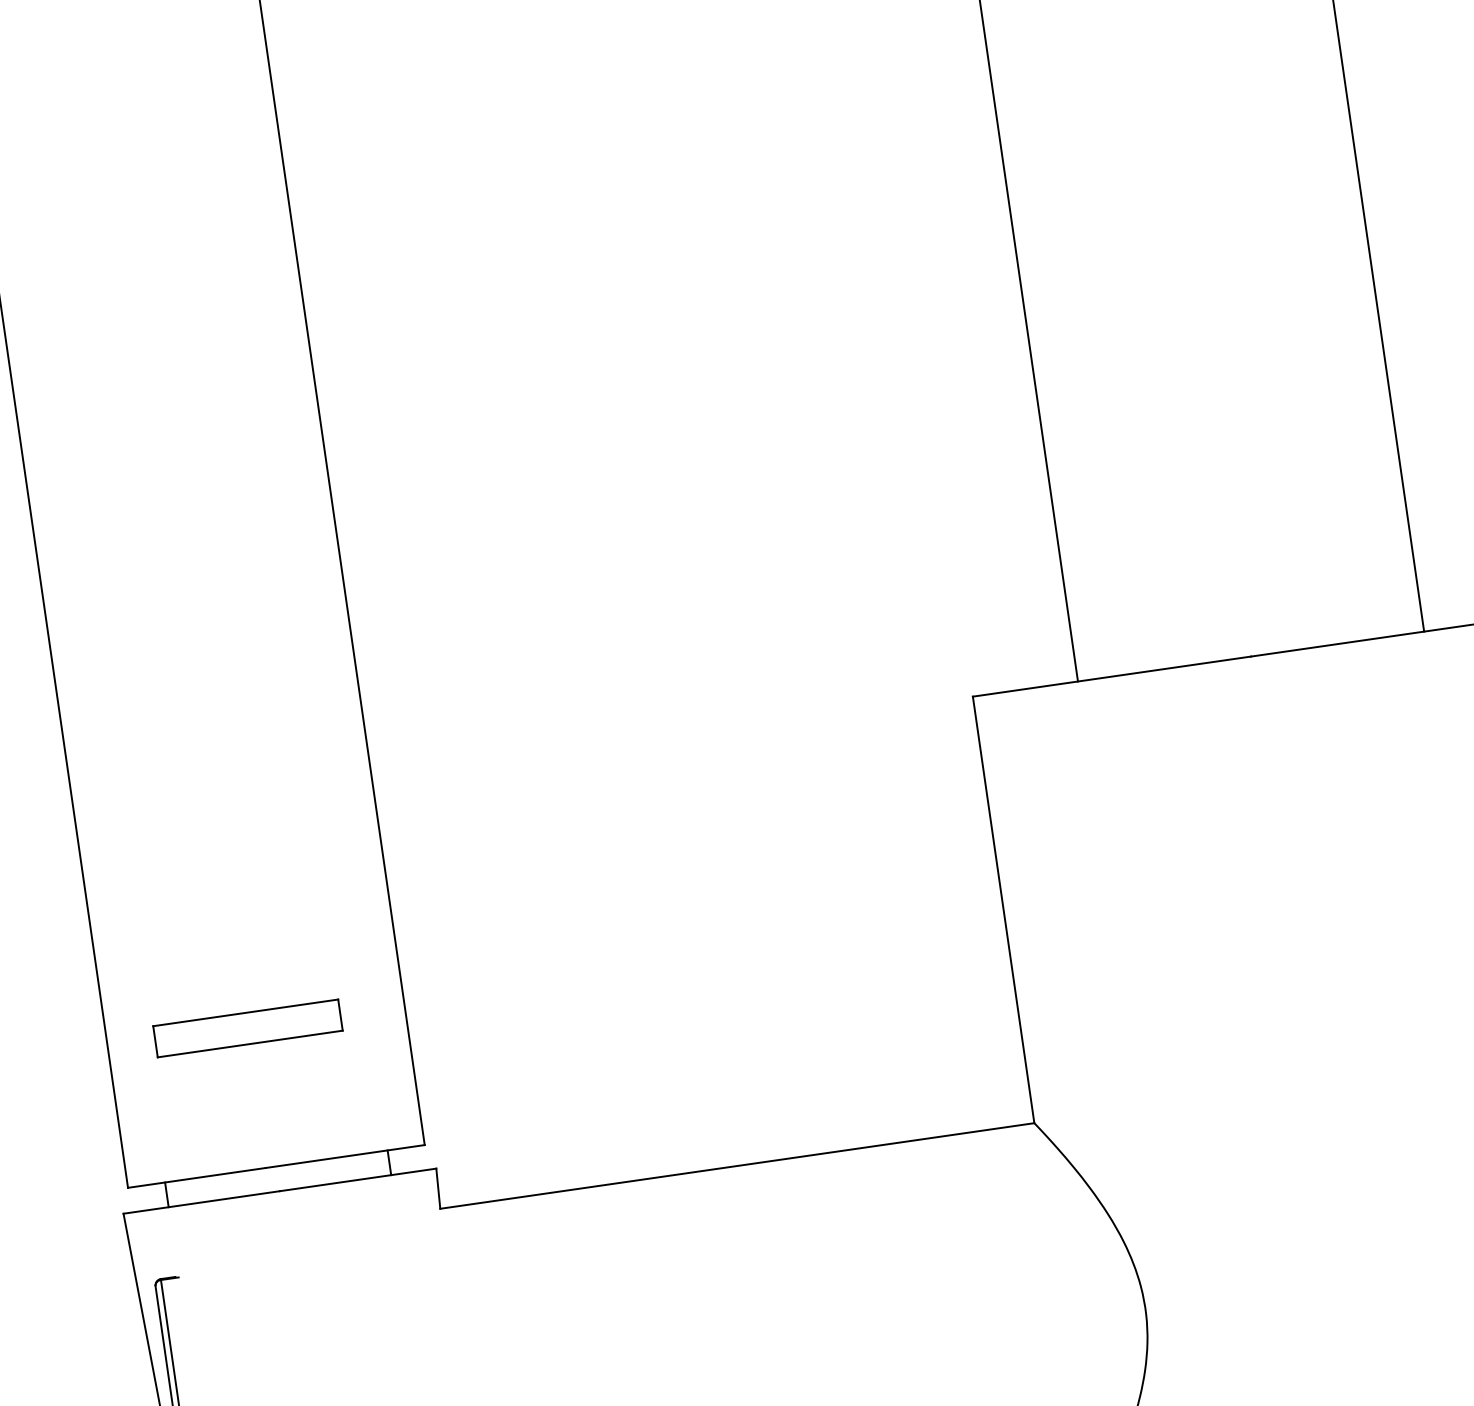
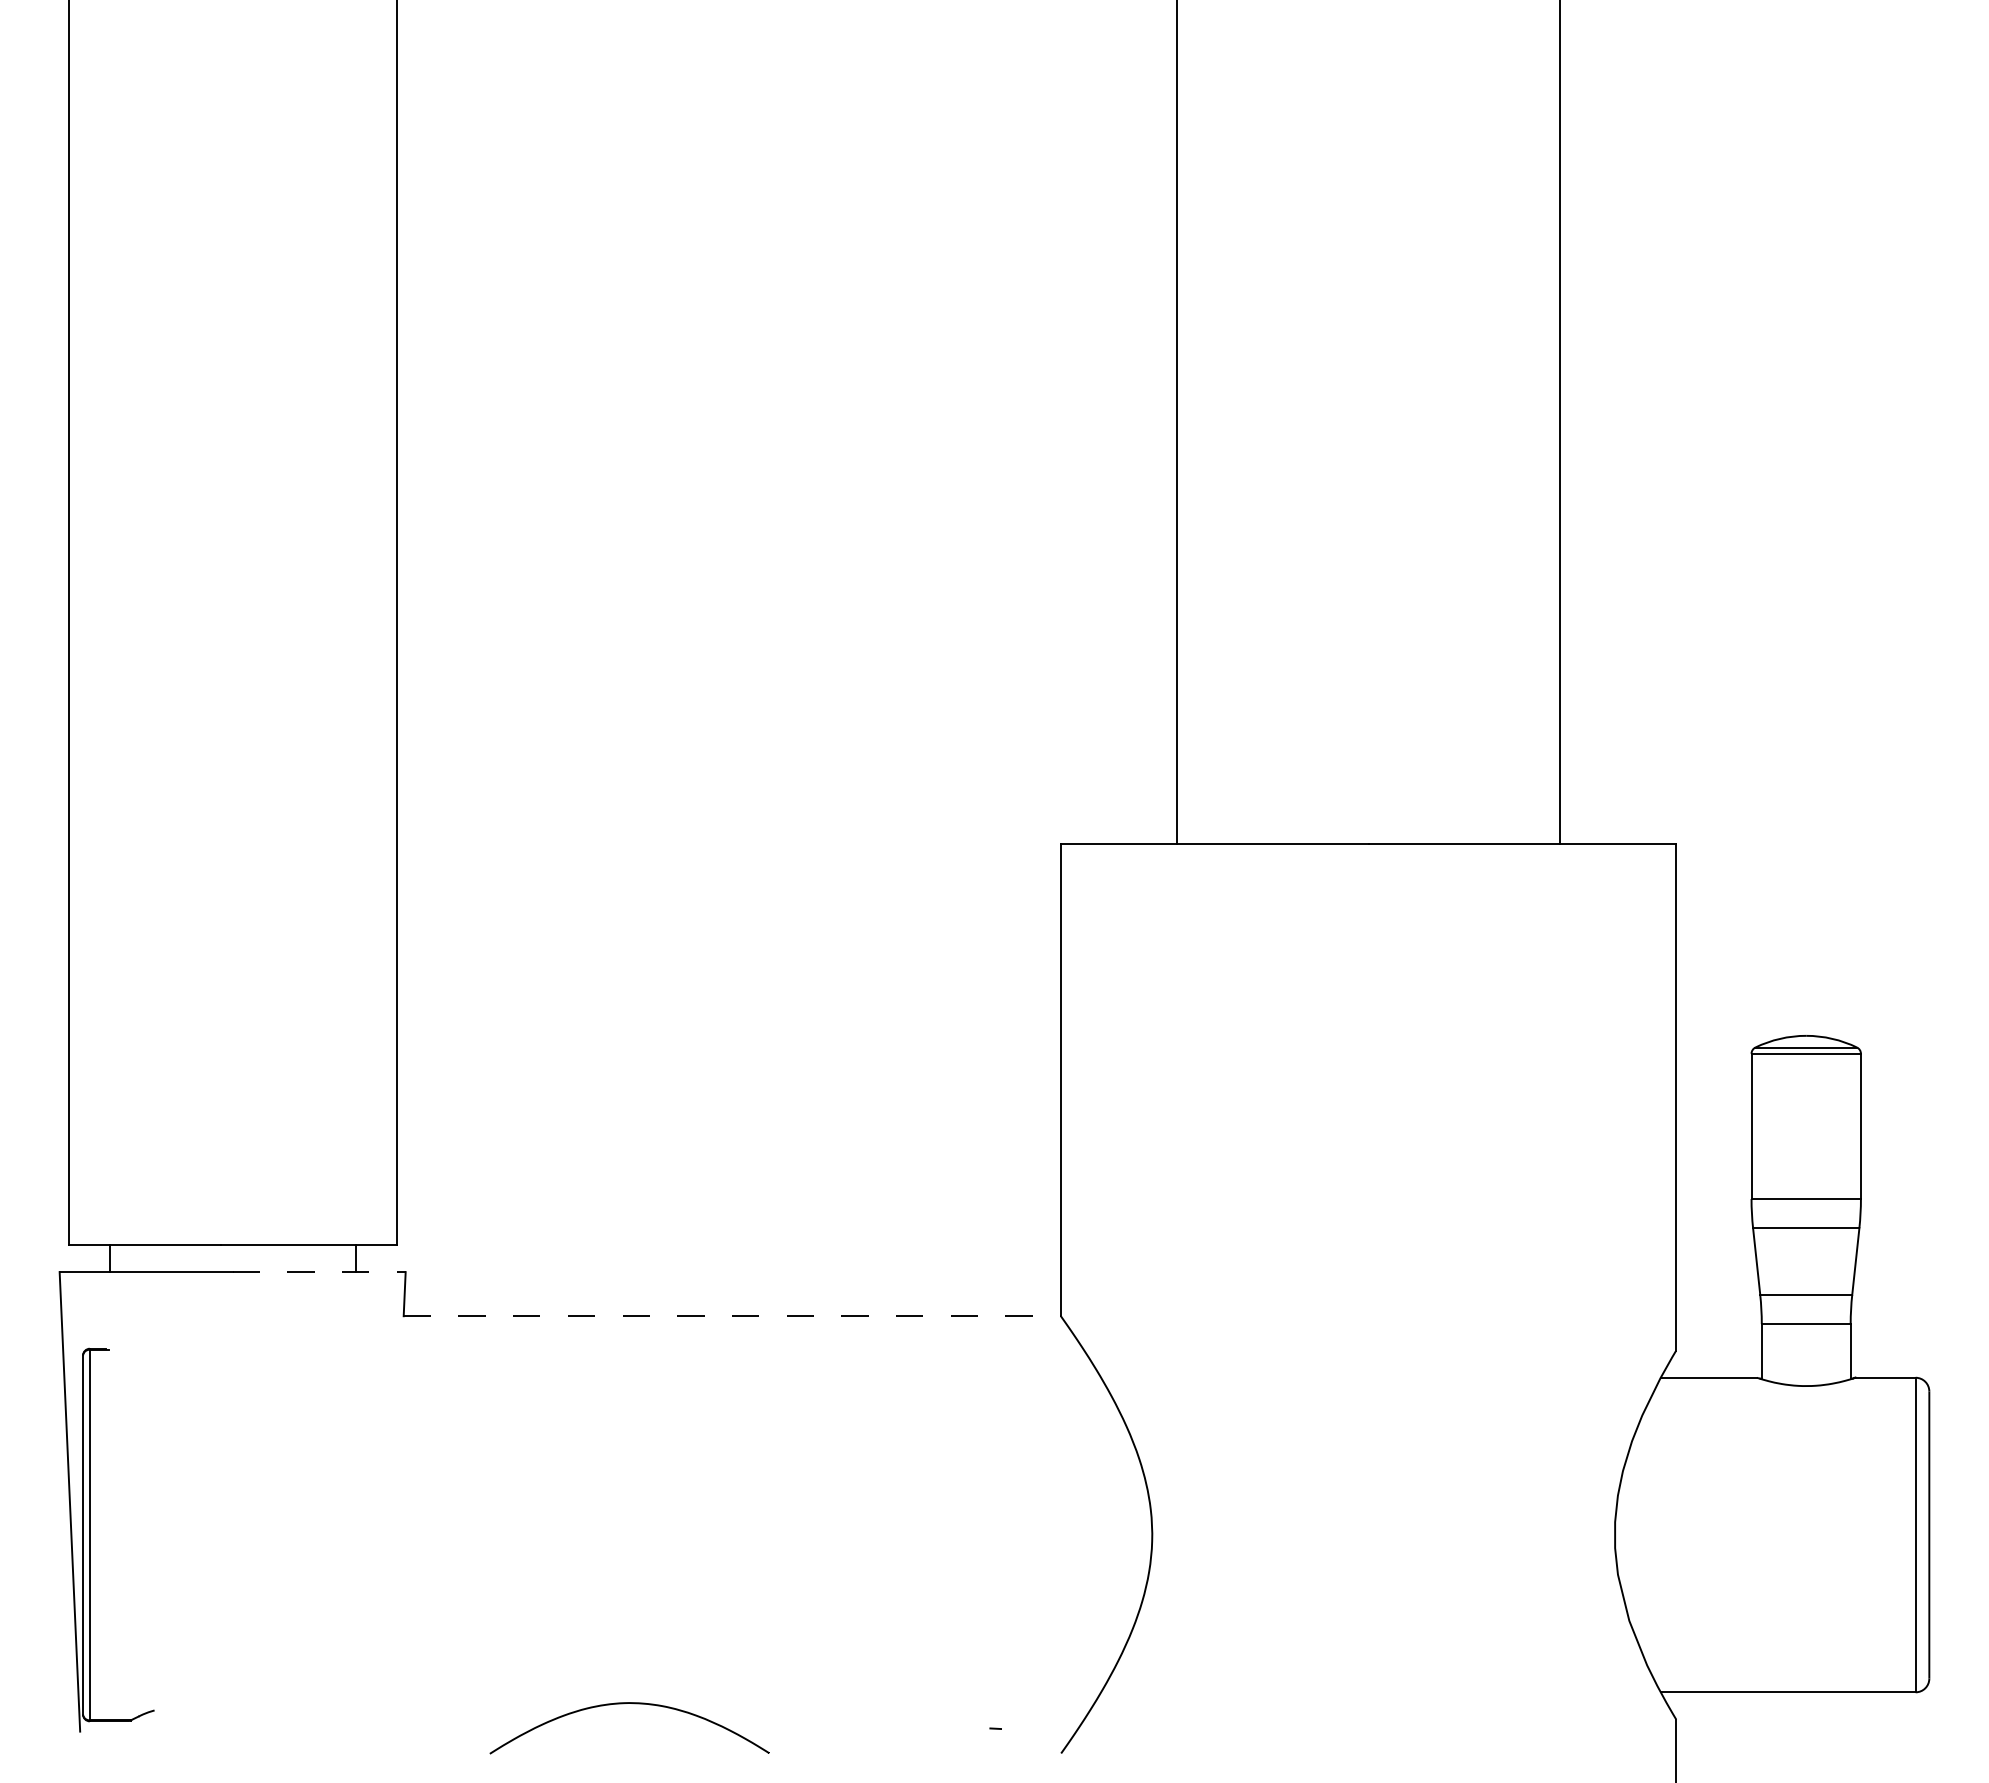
part: (247, 1028) -> (223, 1090), removed
line: (737, 1166) -> (732, 1316), solid -> dashed
line: (358, 1180) -> (319, 1272), solid -> dashed

